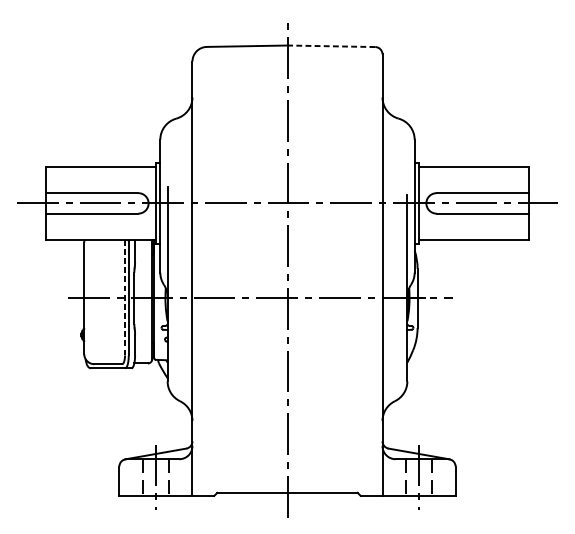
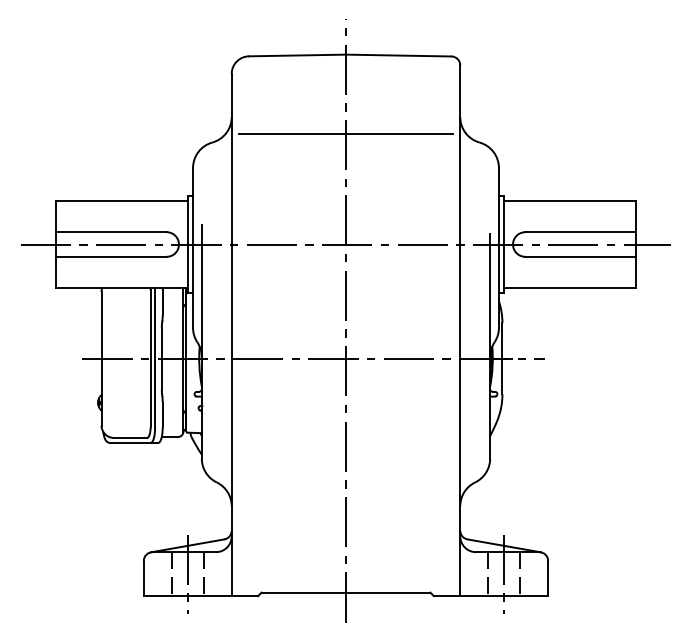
line: (331, 46) -> (398, 55), dashed -> solid
line: (287, 111) -> (345, 133), added
line: (124, 298) -> (150, 358), dashed -> solid

